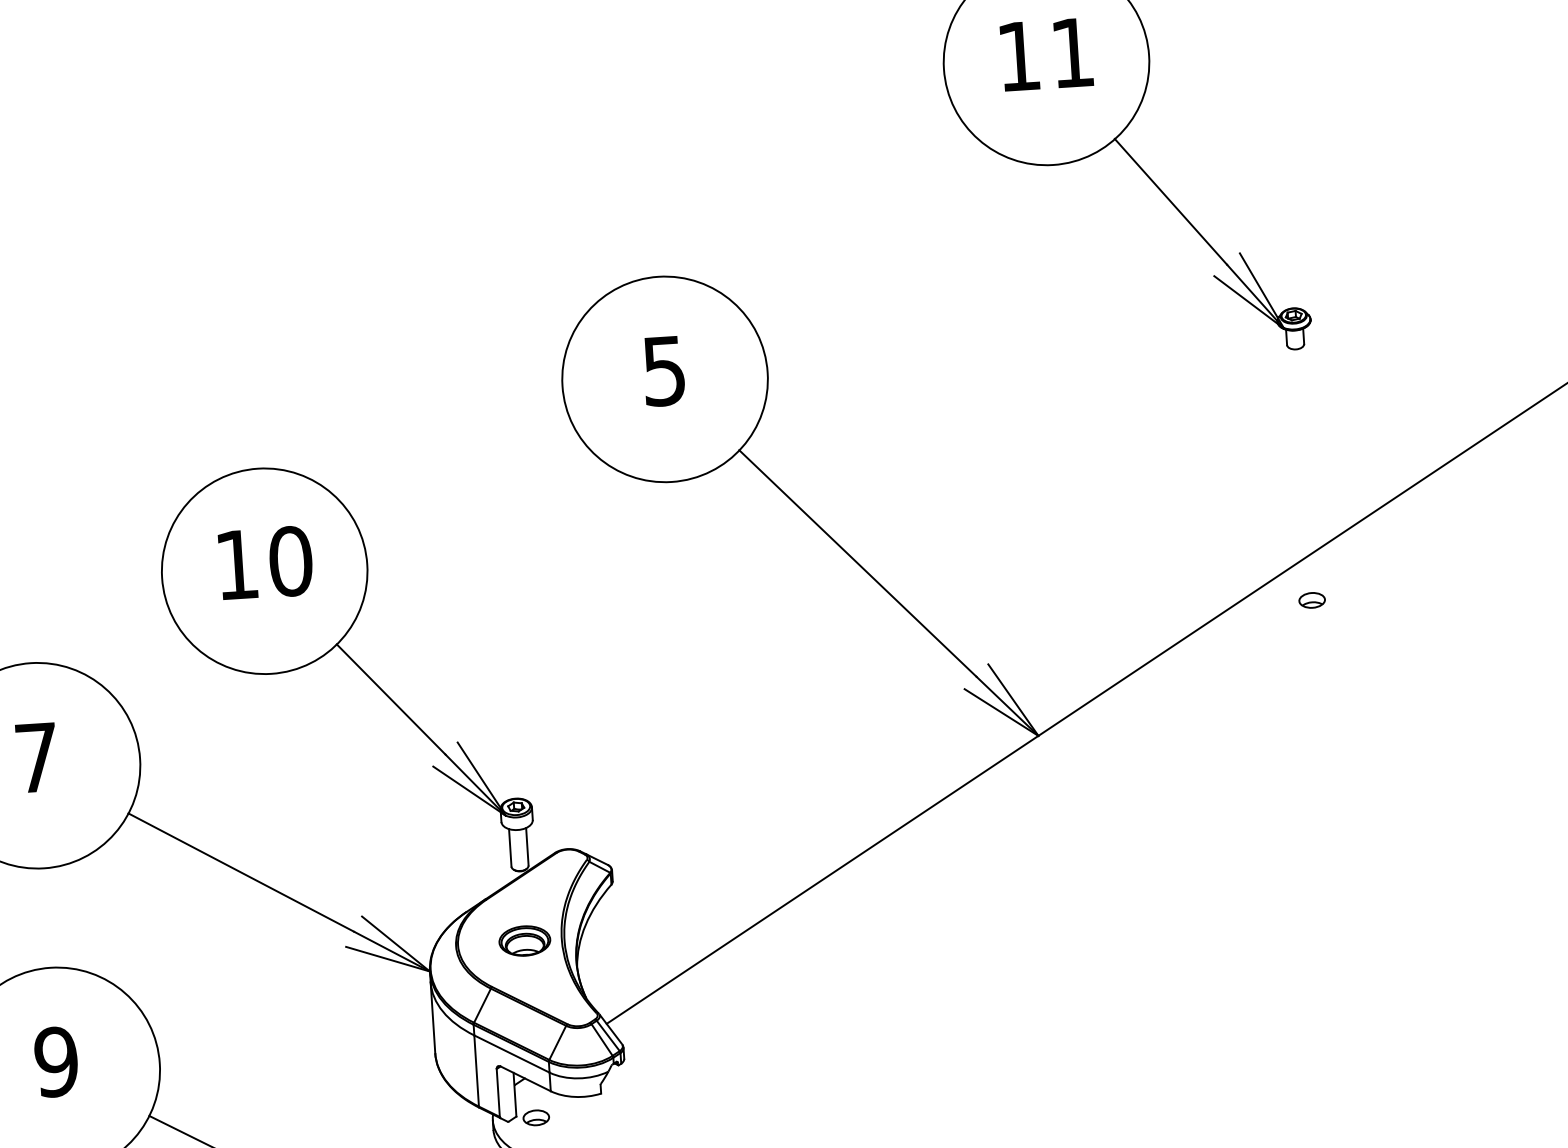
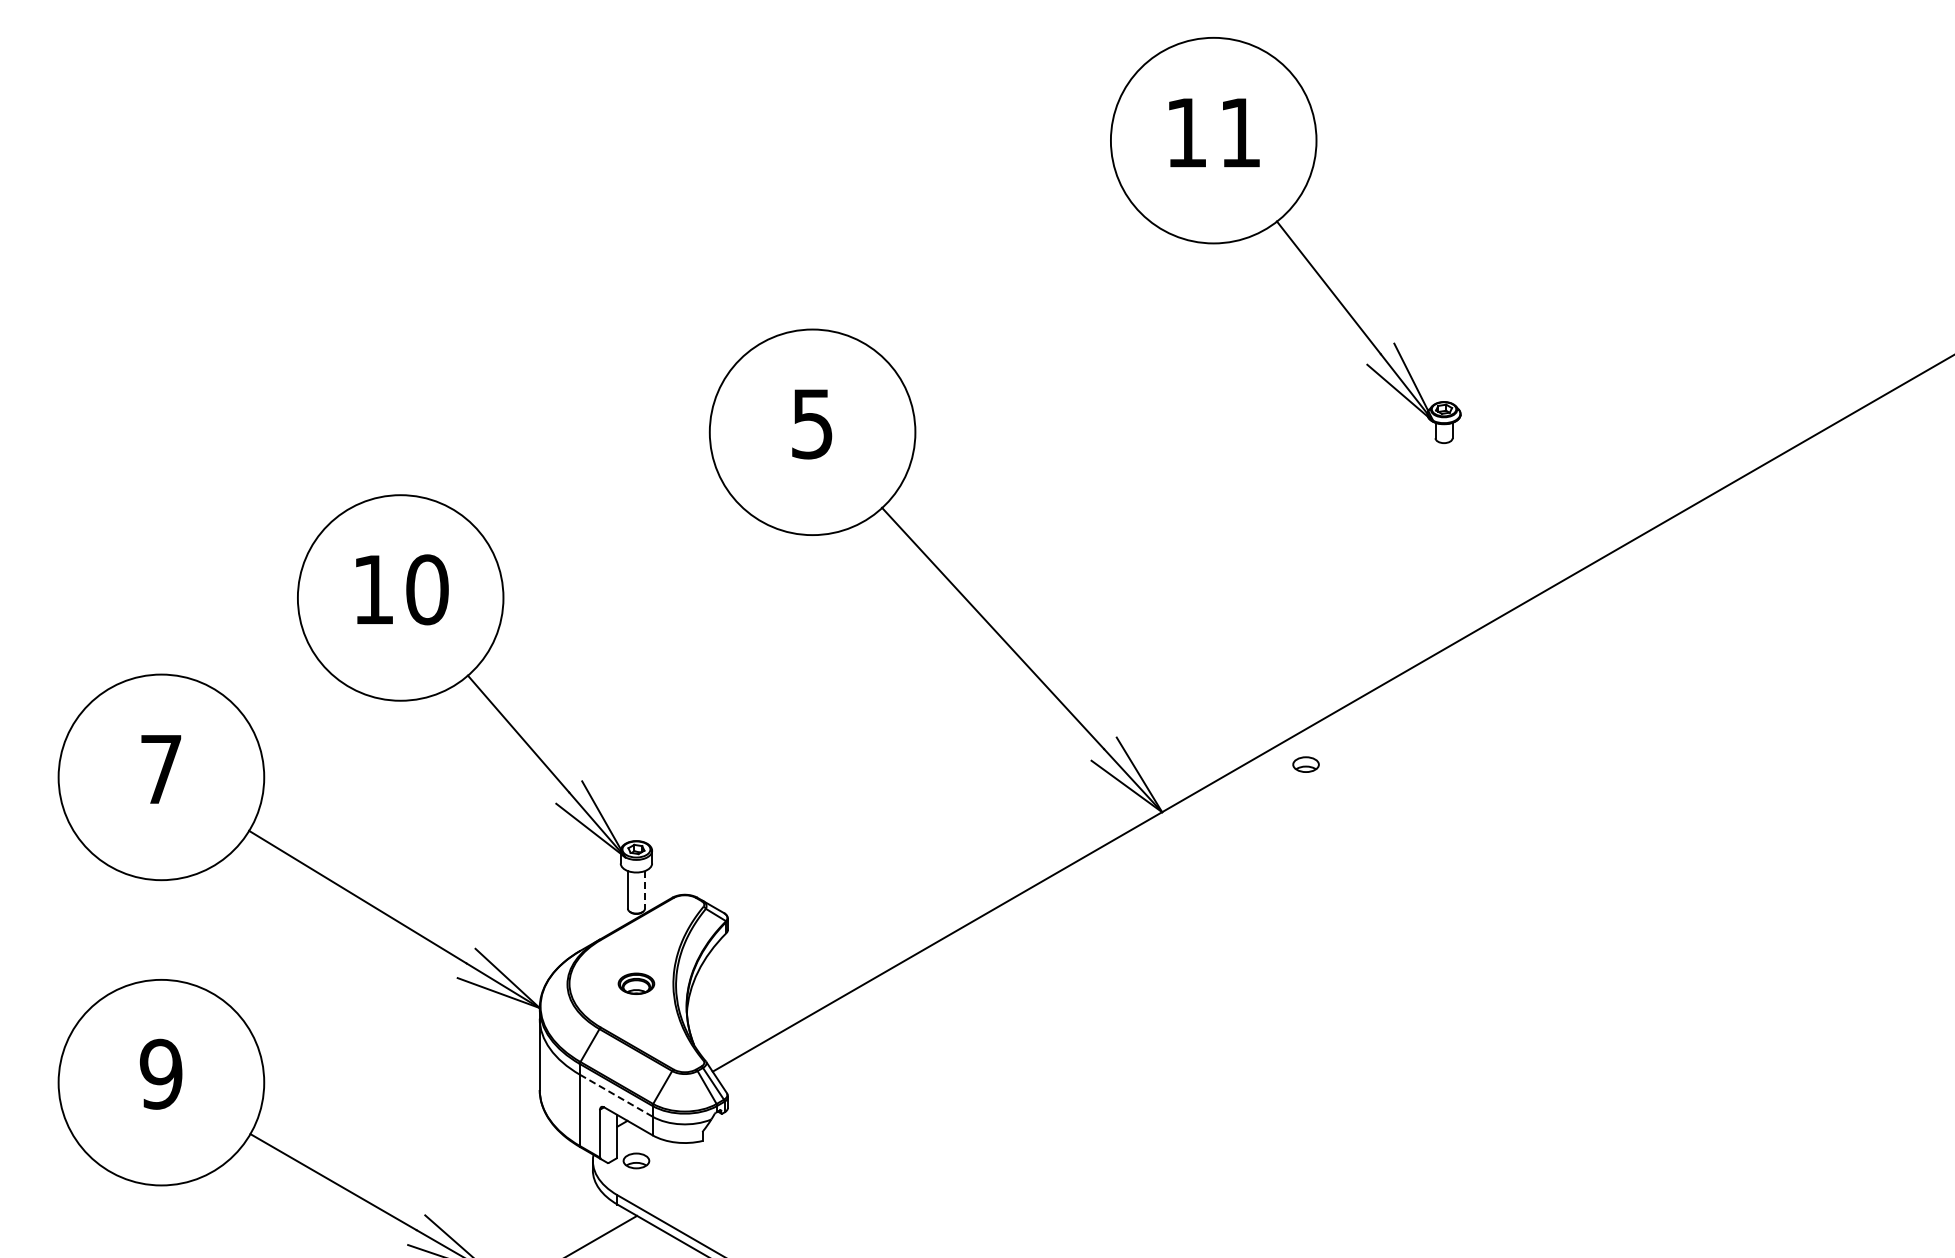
part: (1311, 600) -> (1305, 764), moved
line: (527, 846) -> (645, 889), solid -> dashed
part: (524, 940) -> (636, 983), size x0.7
line: (512, 1053) -> (616, 1095), solid -> dashed

